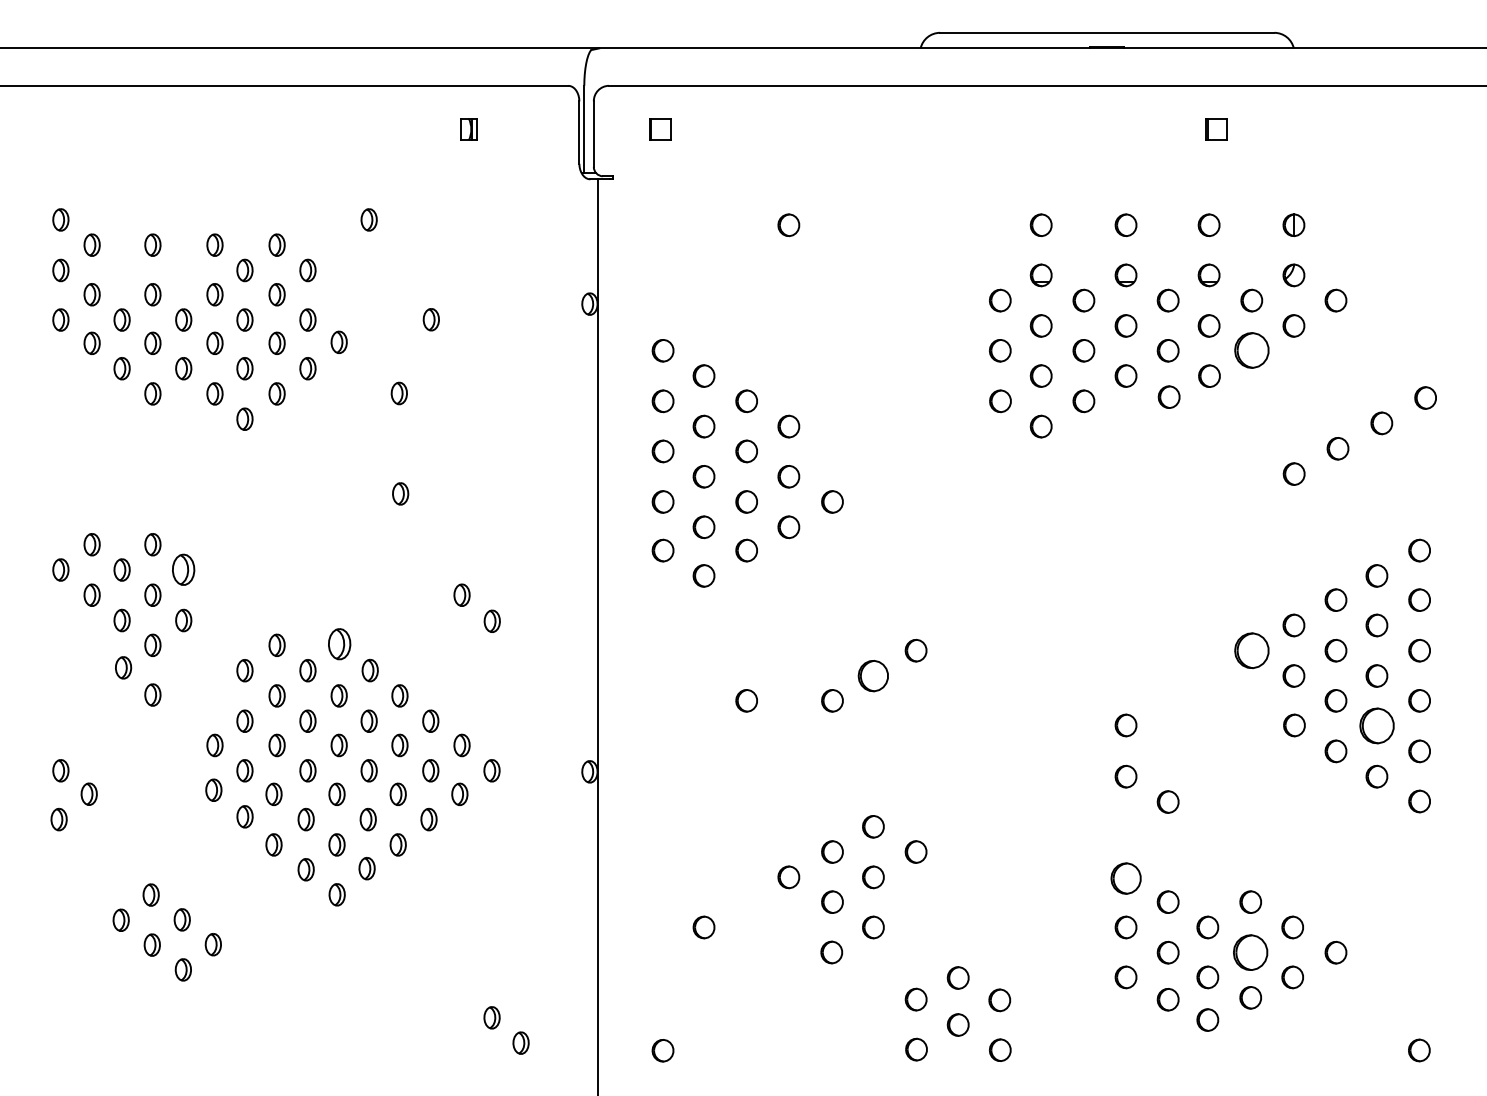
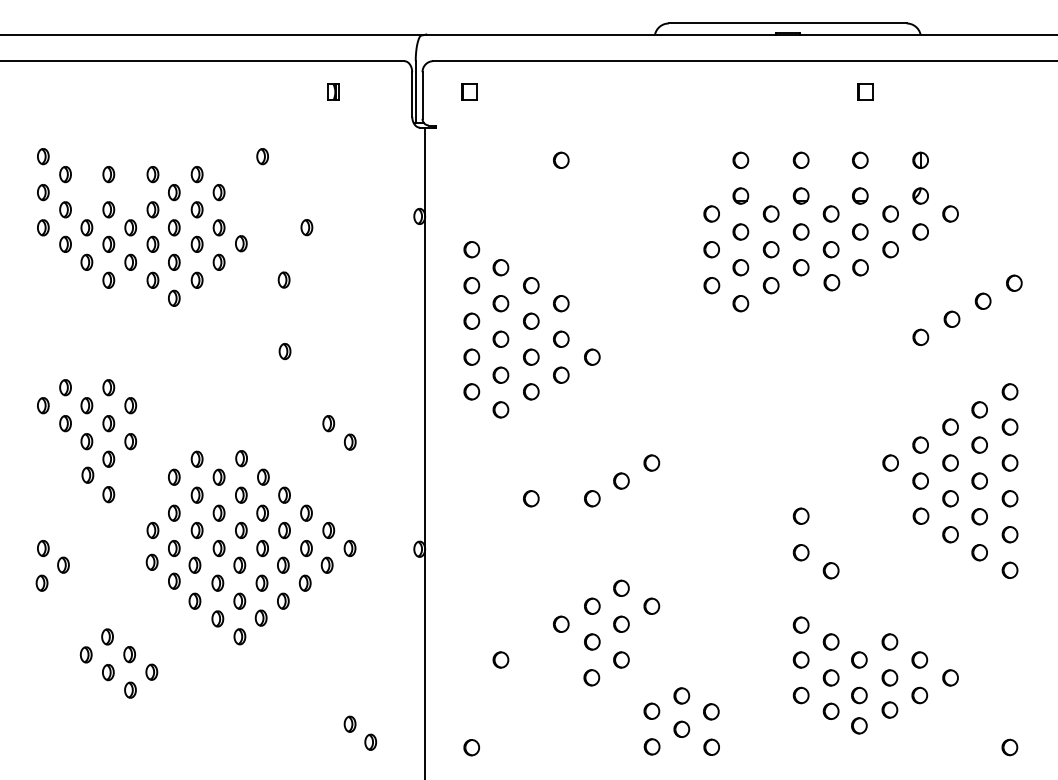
part: (1251, 350) -> (890, 249), size x0.62
part: (183, 569) -> (130, 405), size x0.71
part: (339, 644) -> (241, 458), size x0.71
part: (1251, 649) -> (890, 462), size x0.62
part: (873, 675) -> (621, 480), size x0.71
part: (1376, 725) -> (979, 516), size x0.62
part: (1125, 877) -> (800, 624), size x0.71
part: (1250, 952) -> (889, 677), size x0.62

